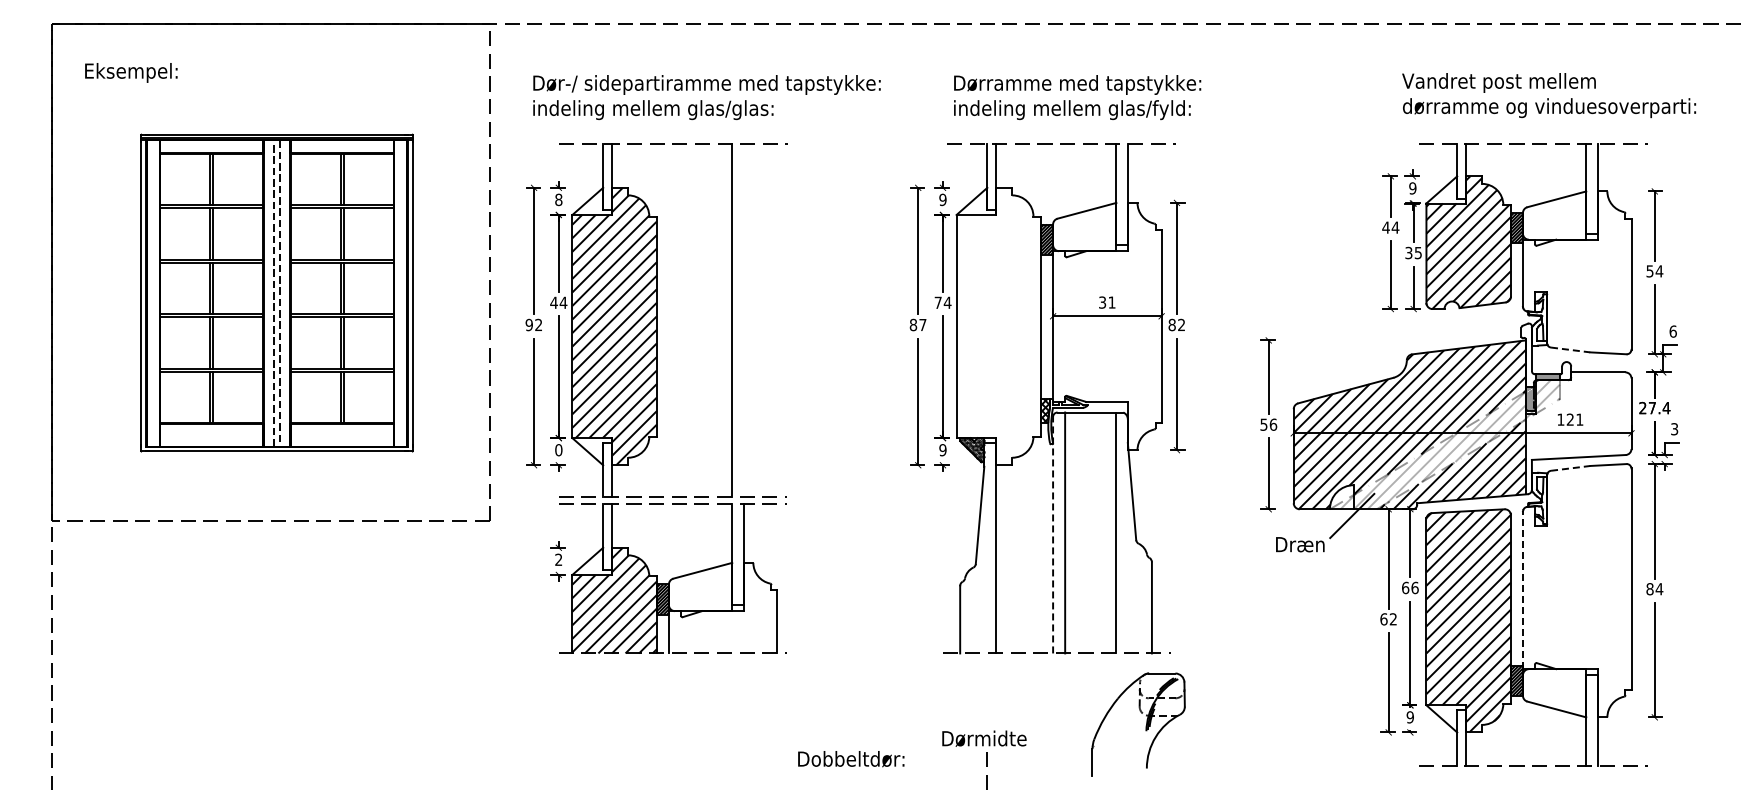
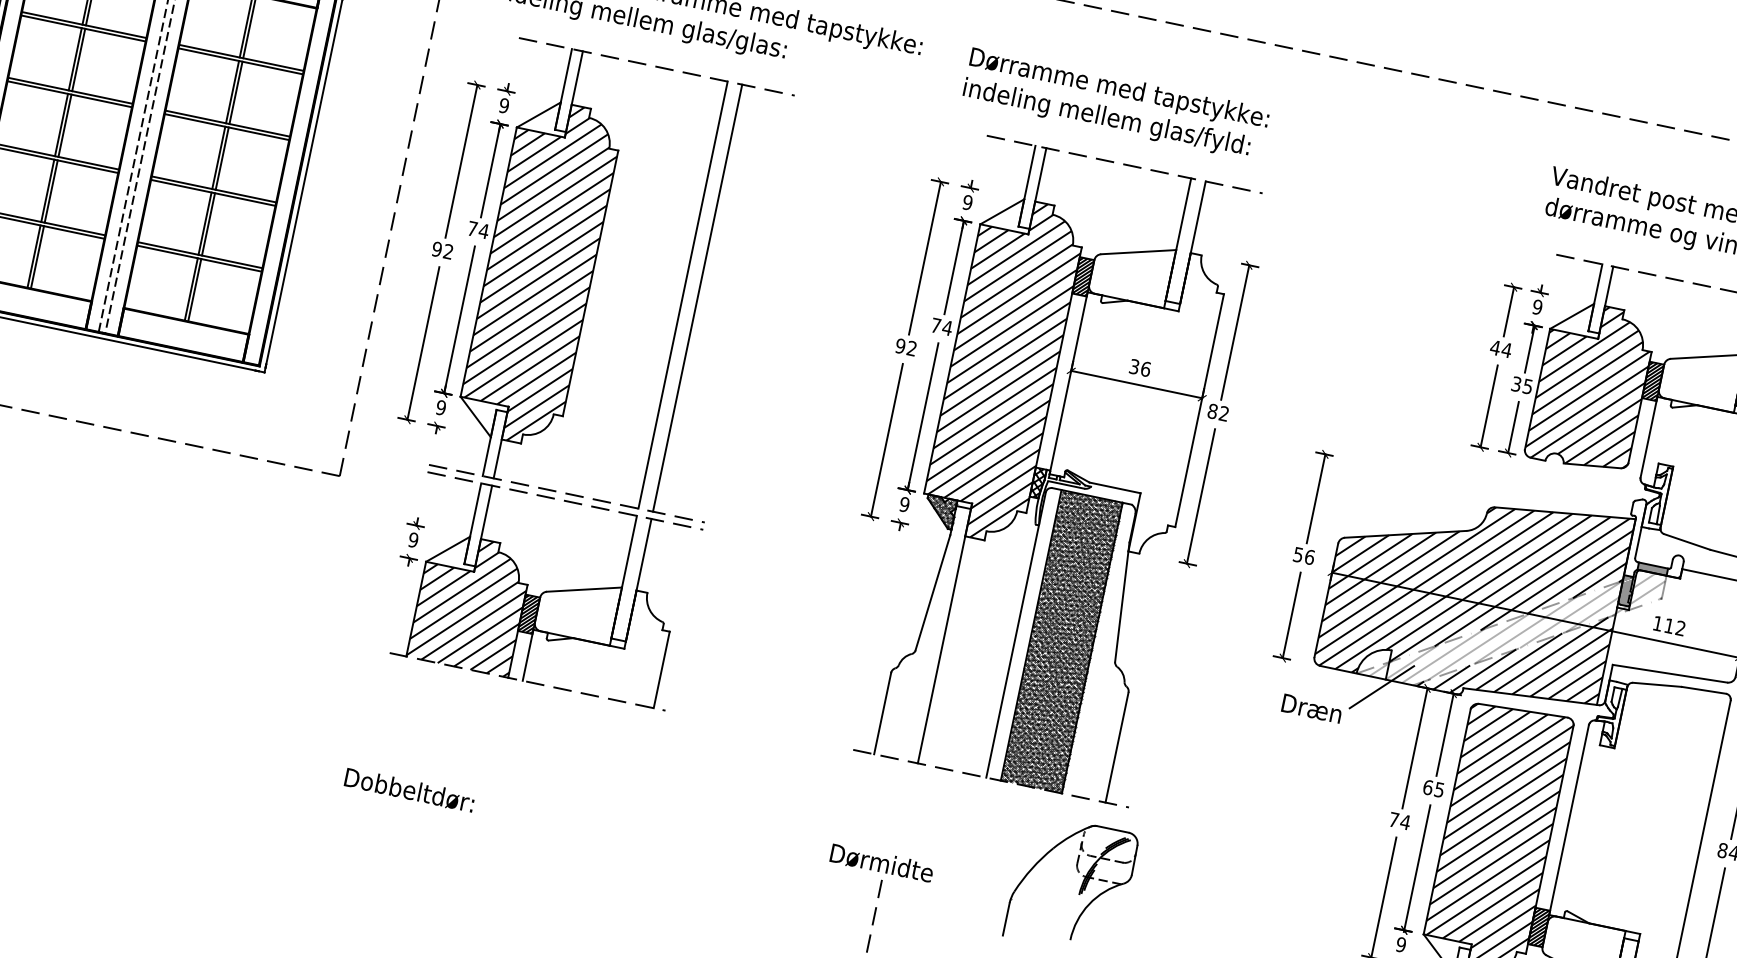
text: (1077, 97) -> (1116, 104), moved
text: (558, 200) -> (503, 106), 8 -> 9
text: (553, 302) -> (471, 228), 44 -> 74
text: (1111, 302) -> (1145, 368), 31 -> 36
line: (744, 320) -> (697, 298), added
text: (917, 324) -> (905, 346), 87 -> 92
hatch: (998, 326) -> (1002, 369), added
line: (1570, 349) -> (1687, 541), dashed -> solid
text: (1574, 419) -> (1674, 626), 121 -> 112
text: (558, 450) -> (440, 408), 0 -> 9
line: (1570, 468) -> (1657, 684), dashed -> solid
hatch: (1090, 532) -> (1061, 641), added
line: (1053, 534) -> (1016, 634), dashed -> solid
text: (558, 559) -> (413, 539), 2 -> 9
text: (1414, 587) -> (1438, 789), 66 -> 65
line: (1522, 590) -> (1568, 820), dashed -> solid
text: (1388, 619) -> (1399, 821), 62 -> 74
text: (851, 759) -> (409, 790), moved

